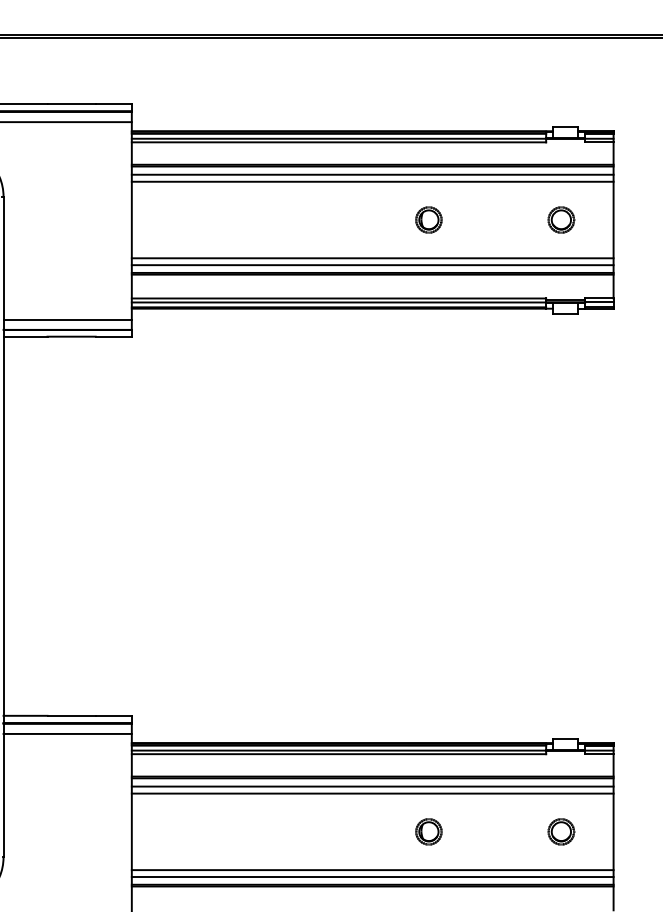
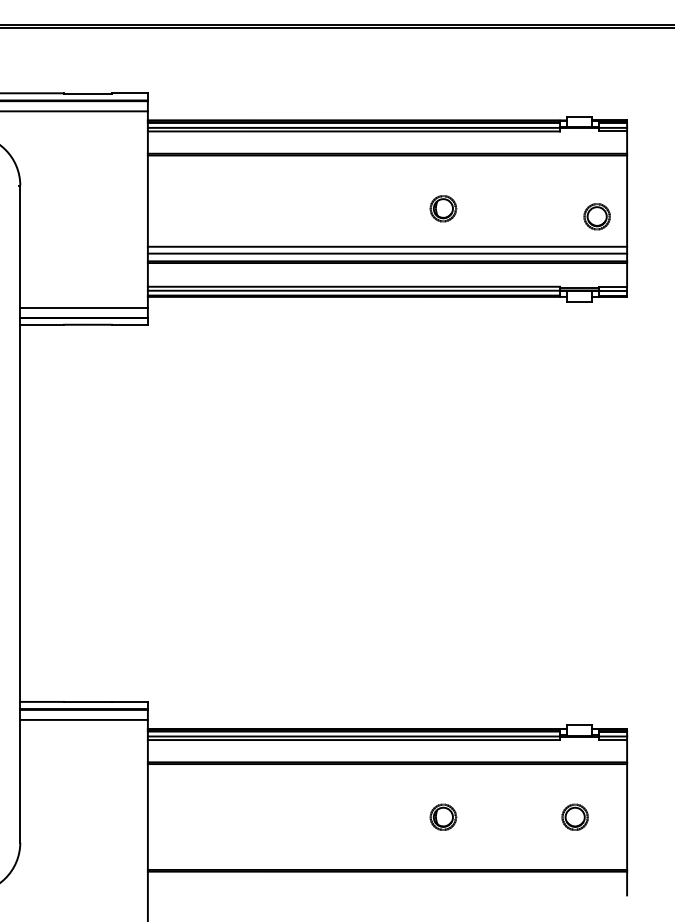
line: (372, 174) -> (387, 163), removed
line: (372, 181) -> (387, 170), removed
part: (560, 219) -> (596, 216), moved
line: (372, 786) -> (387, 772), removed
line: (372, 793) -> (387, 779), removed
line: (372, 870) -> (387, 855), removed
line: (372, 877) -> (387, 862), removed

